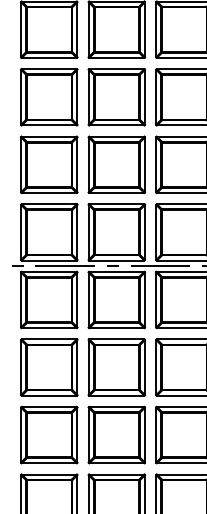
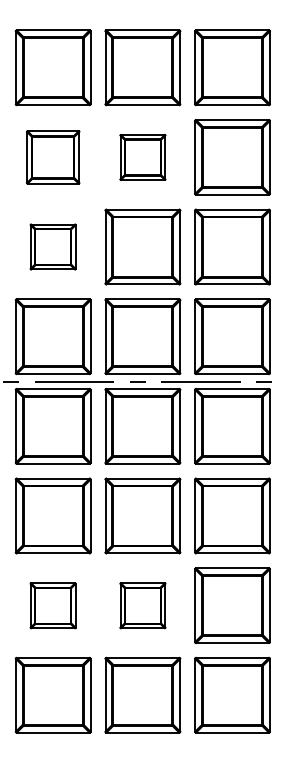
part: (48, 97) -> (52, 157), size x0.7
part: (116, 97) -> (142, 157), size x0.6
part: (48, 164) -> (52, 246), size x0.6
part: (48, 434) -> (52, 605), size x0.6
part: (116, 434) -> (142, 605), size x0.6

